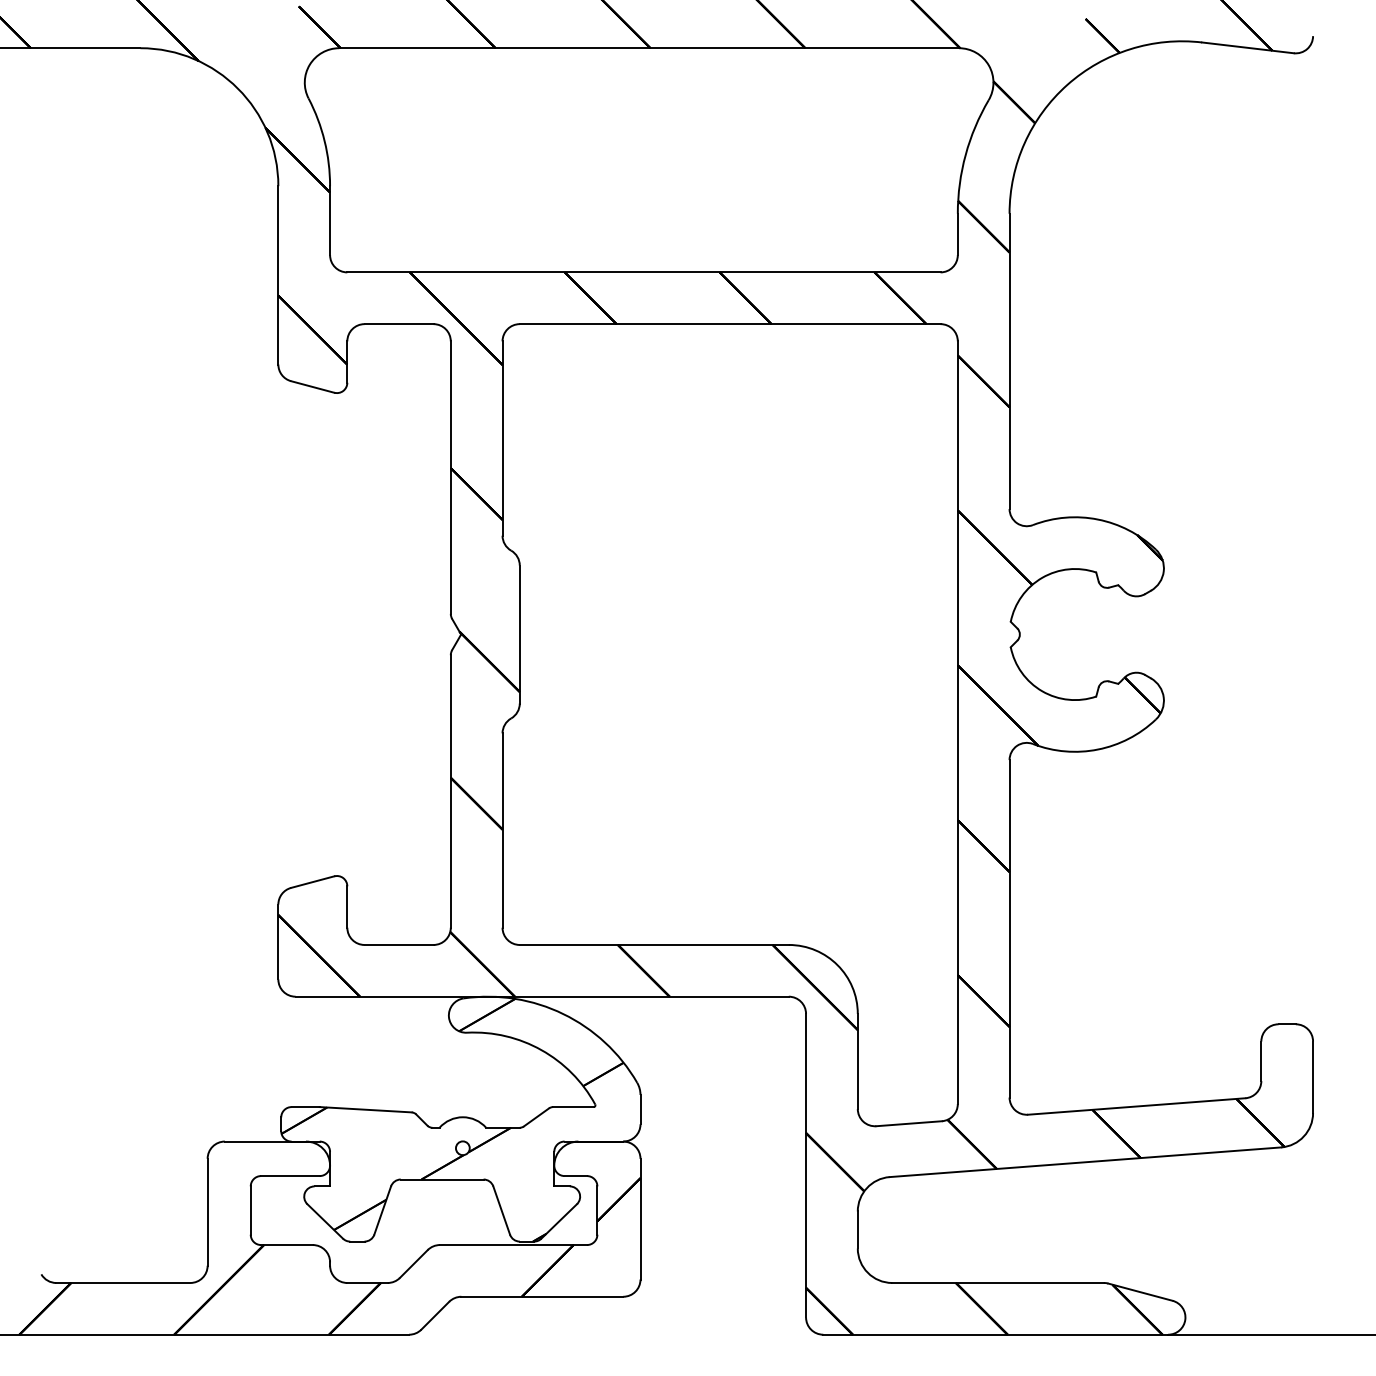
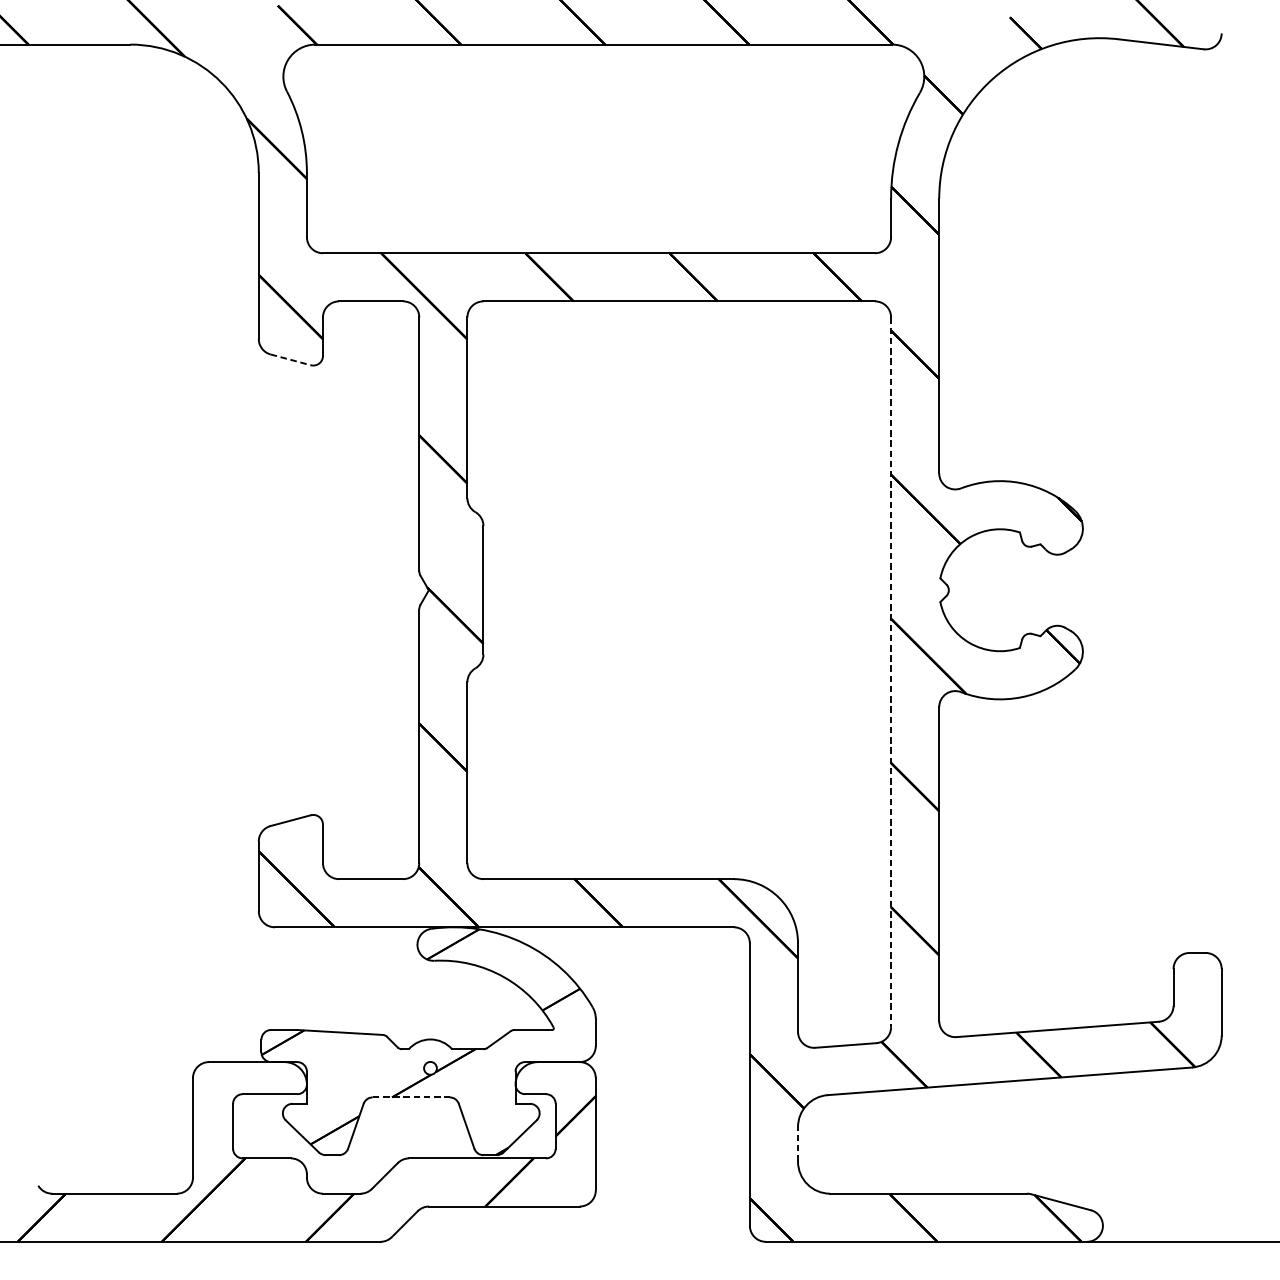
line: (313, 387) -> (291, 360), solid -> dashed
line: (957, 723) -> (890, 673), solid -> dashed
line: (442, 1179) -> (411, 1097), solid -> dashed
line: (857, 1229) -> (797, 1143), solid -> dashed

